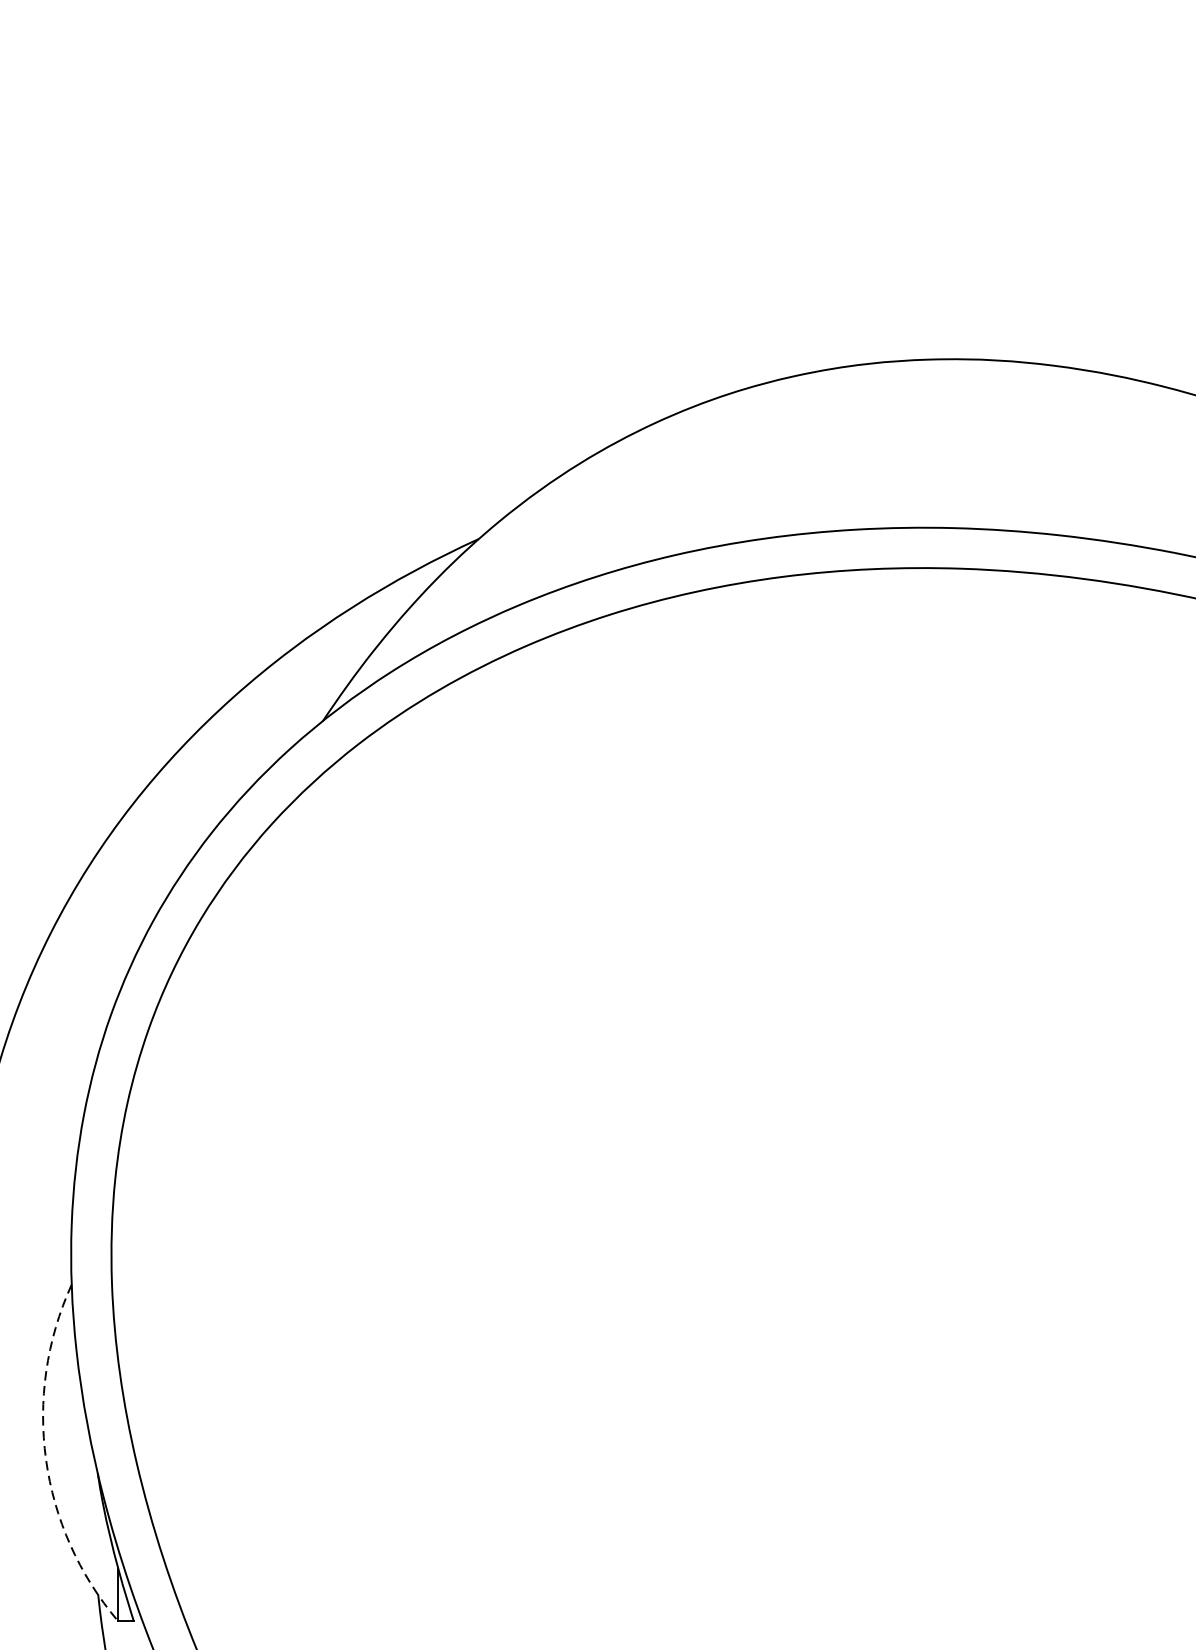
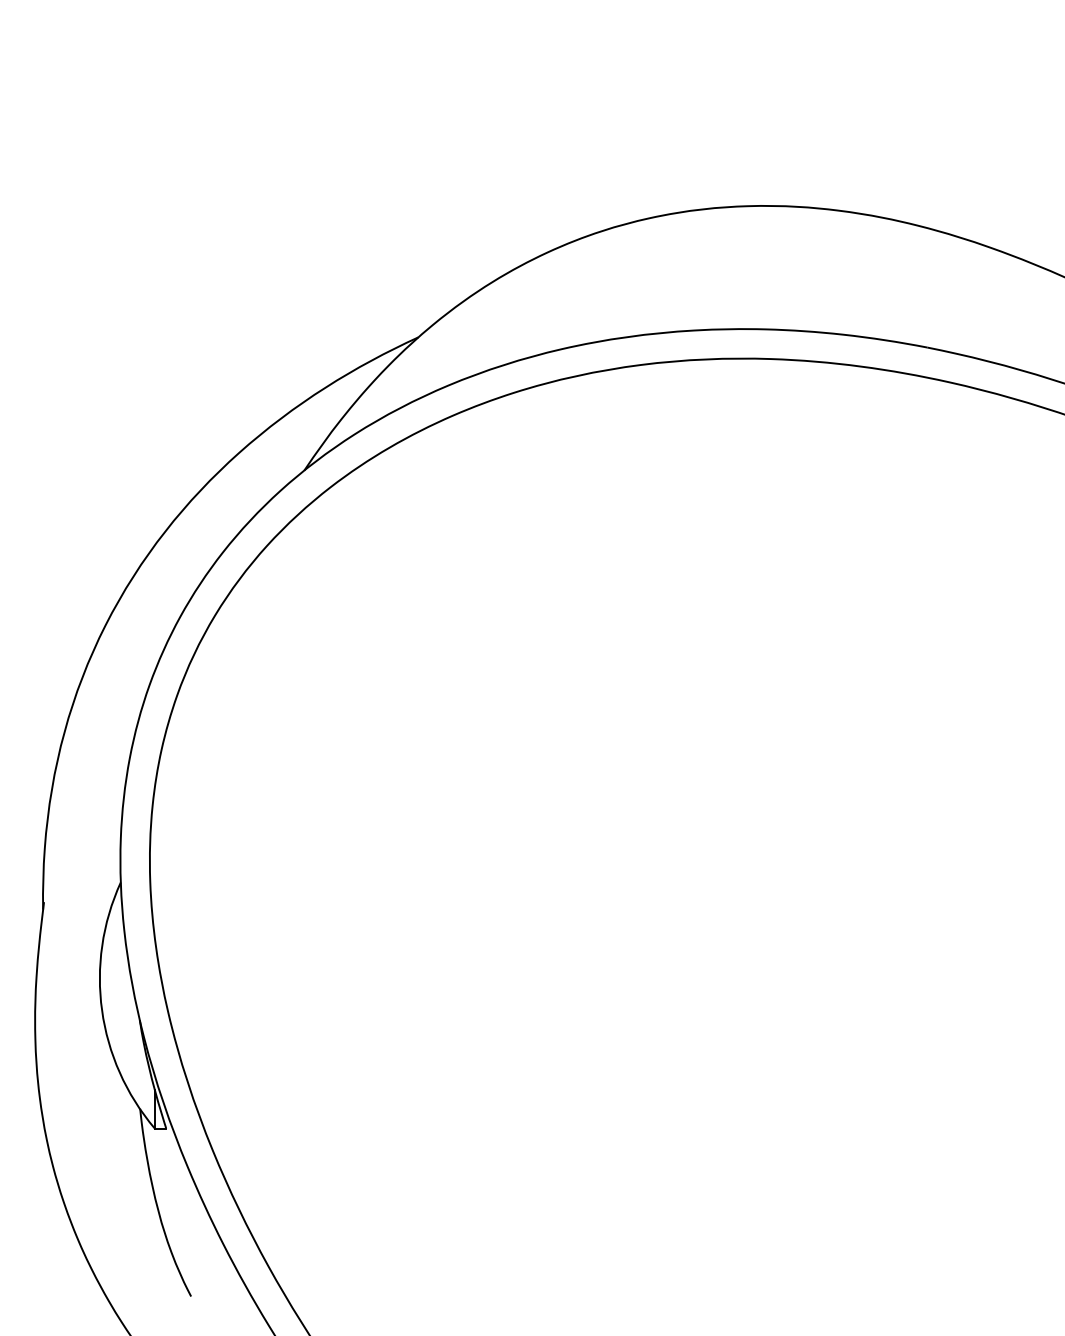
arc: (46, 1459) -> (102, 1010), dashed -> solid

